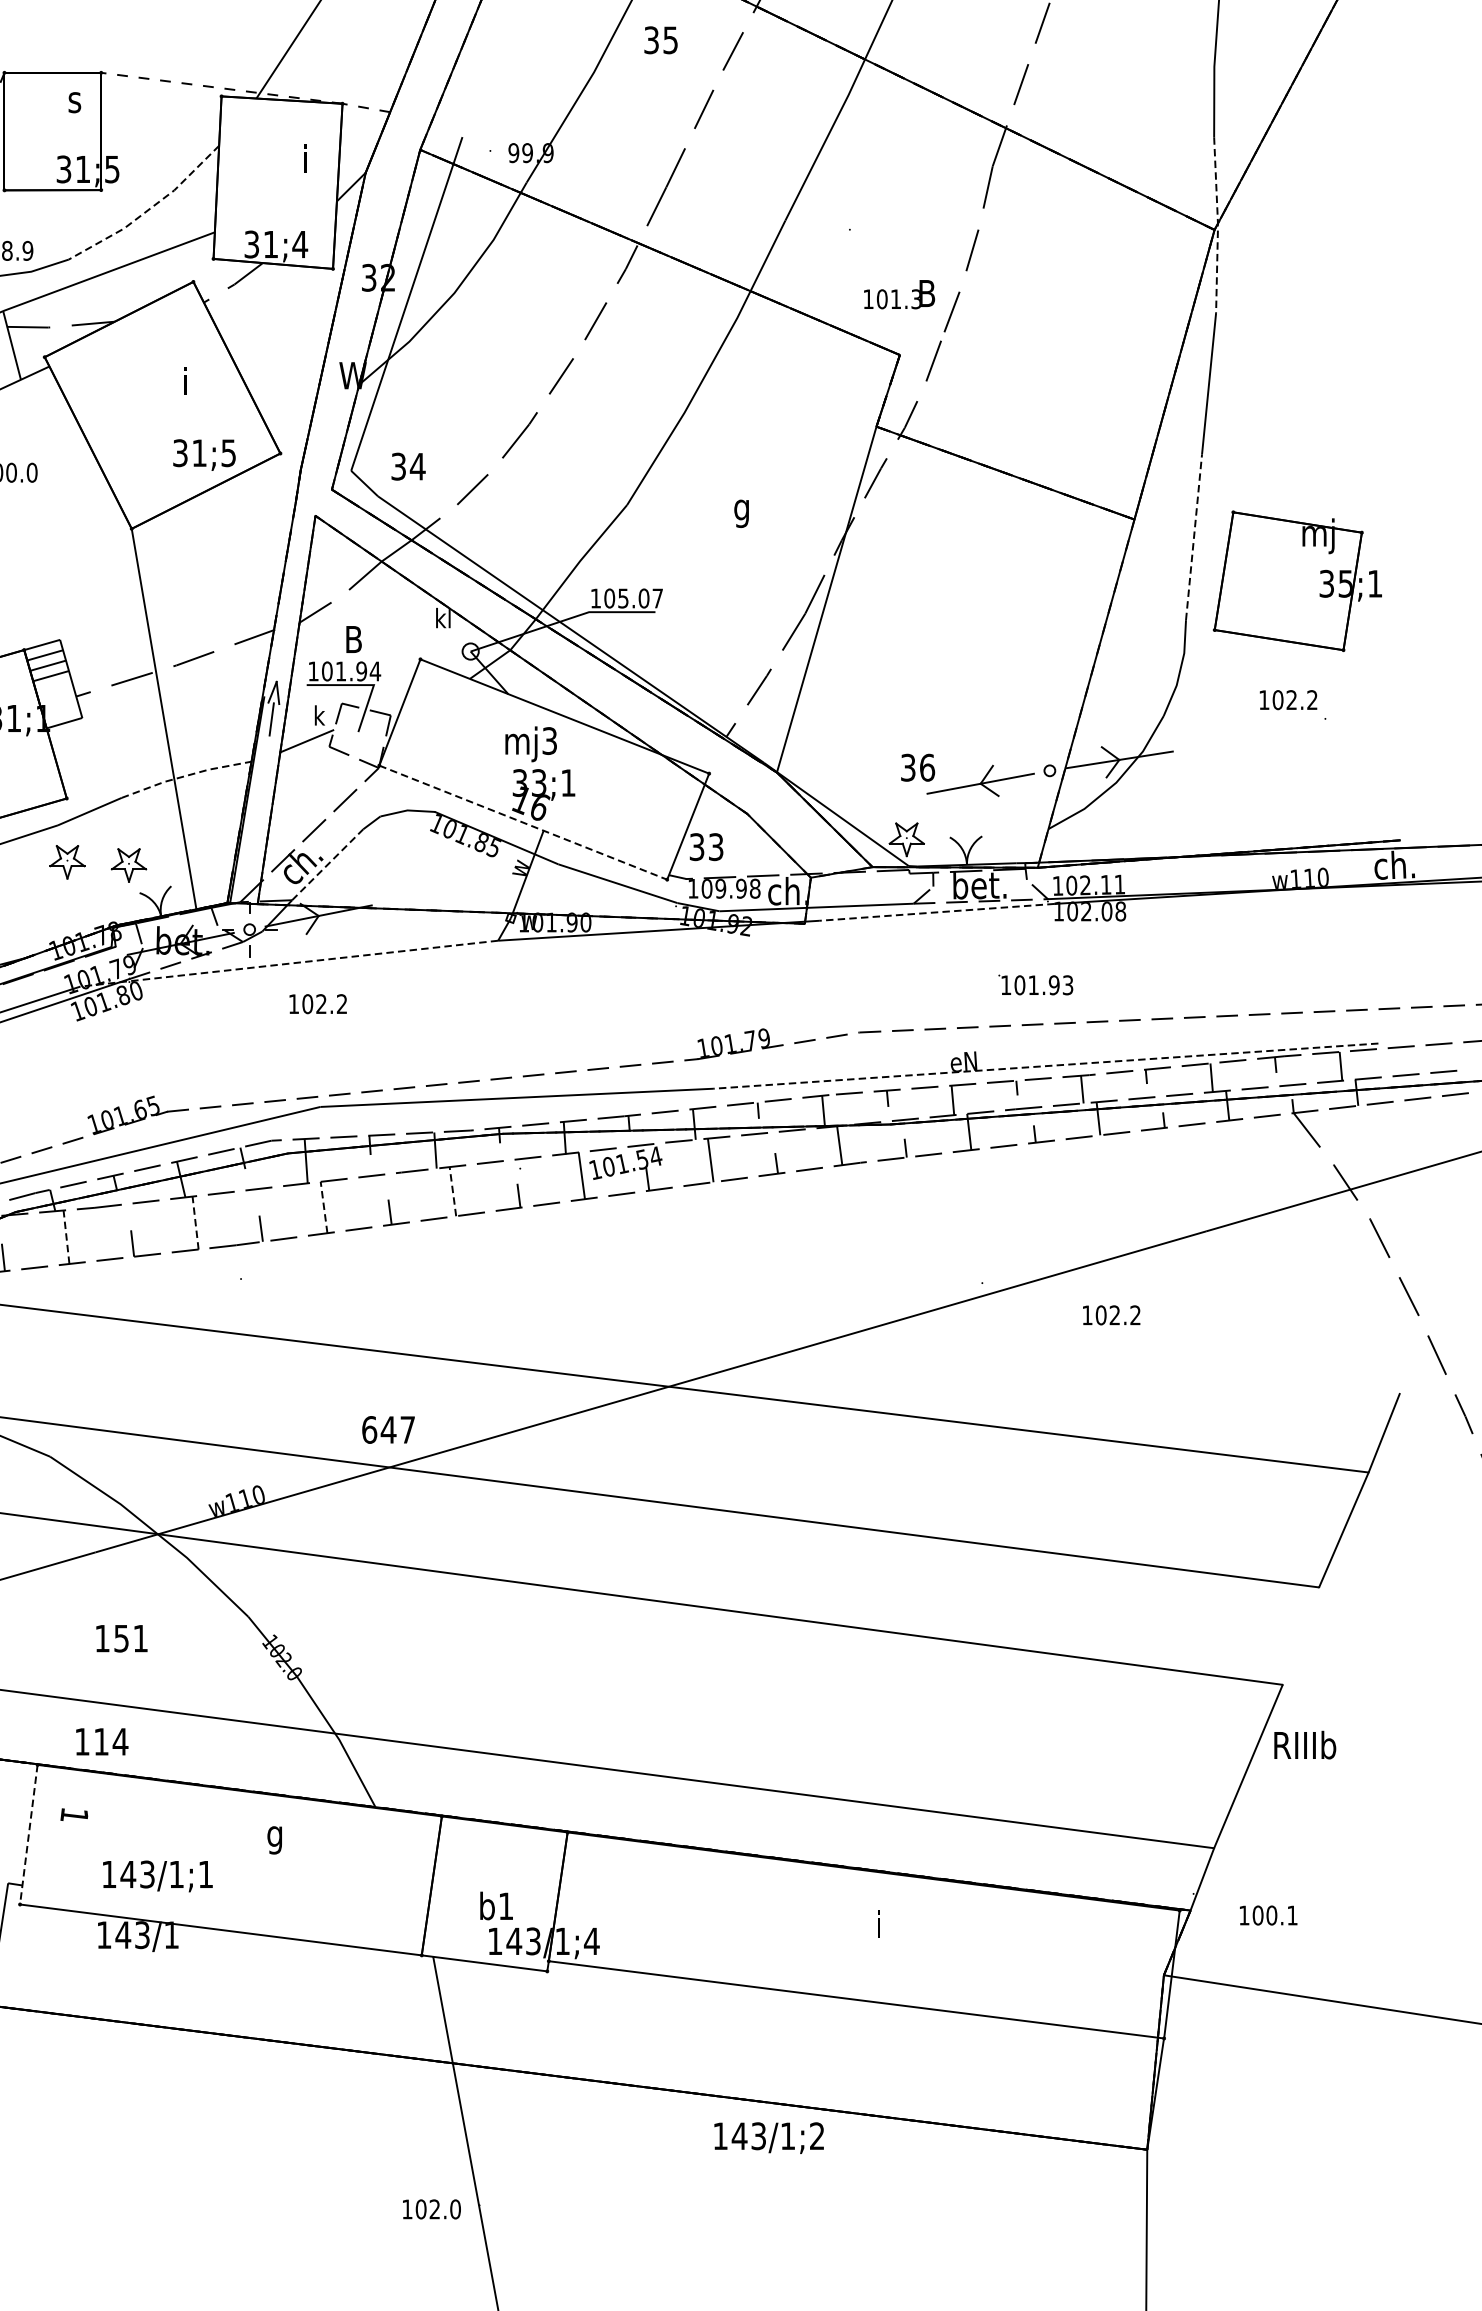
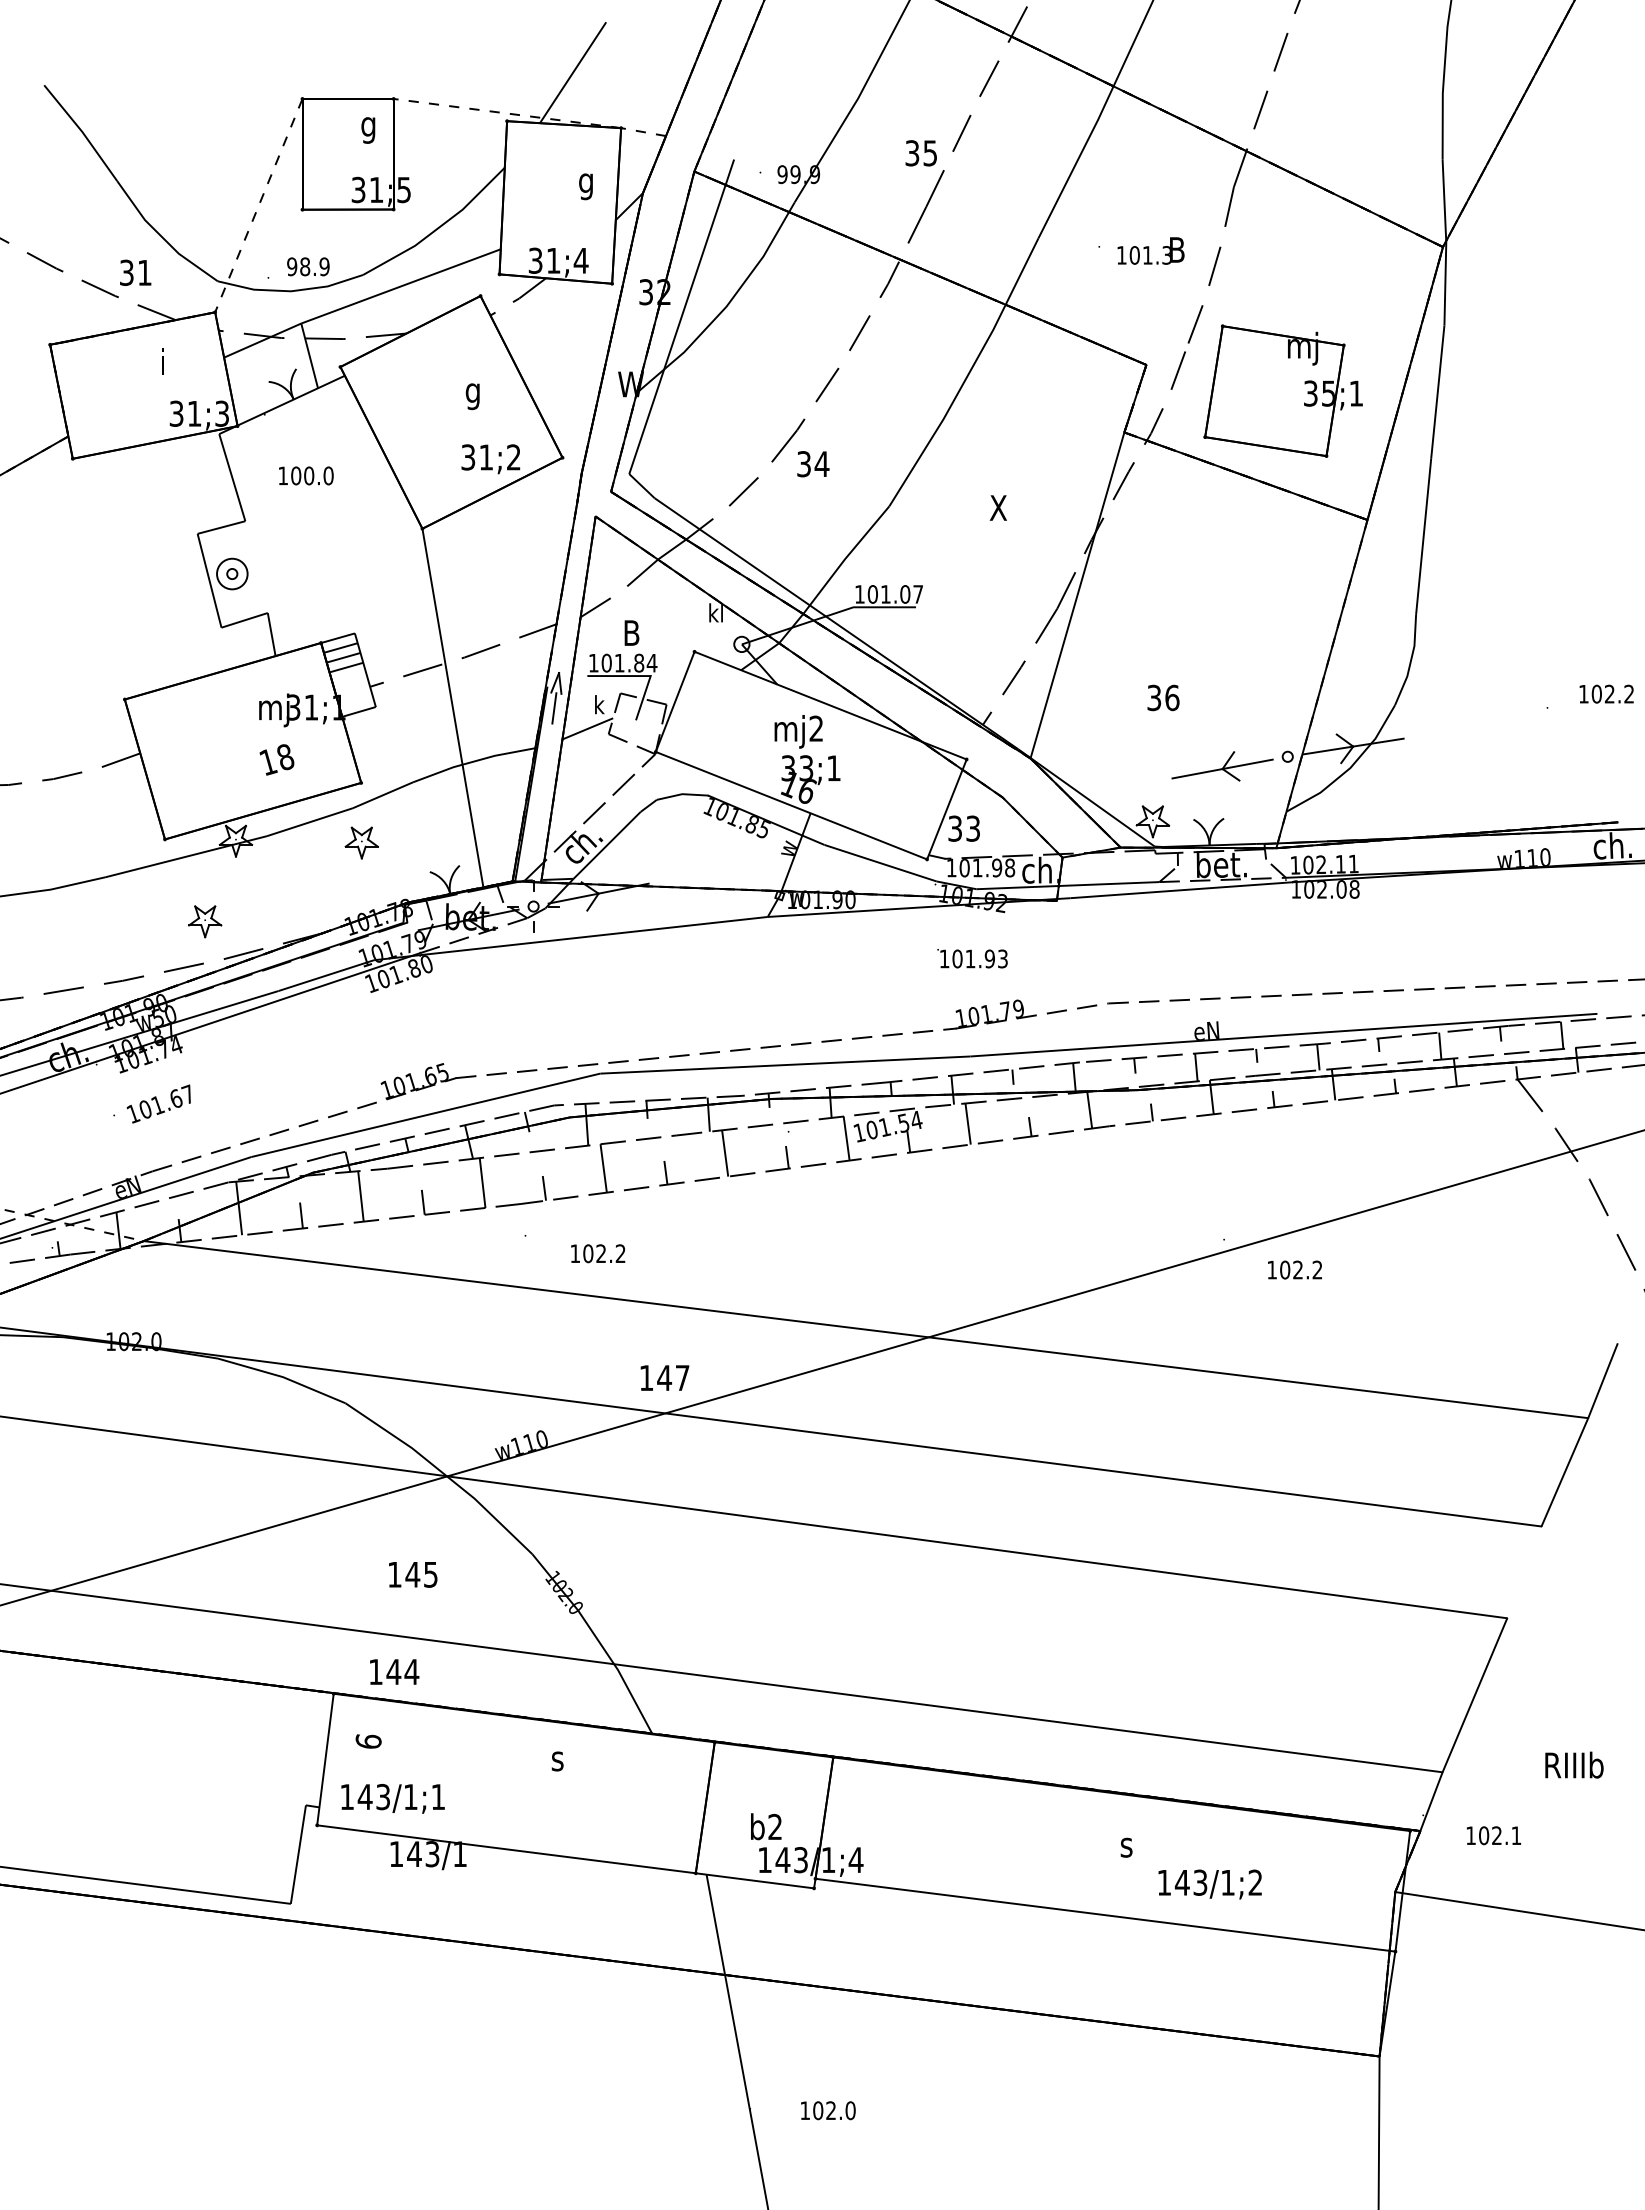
text: (660, 40) -> (920, 153), moved
text: (74, 106) -> (368, 130), s -> g
text: (304, 162) -> (585, 183), i -> g
line: (148, 209) -> (438, 227), dashed -> solid
line: (1218, 225) -> (1446, 242), dashed -> solid
text: (898, 294) -> (1150, 250), moved
text: (184, 385) -> (472, 393), i -> g
text: (228, 453) -> (513, 457), 31;5 -> 31;2
text: (408, 467) -> (813, 464), moved
text: (741, 510) -> (997, 511), g -> X
line: (1193, 537) -> (1423, 536), dashed -> solid
part: (1296, 580) -> (1282, 390), moved
text: (623, 598) -> (885, 594), 105.07 -> 101.07
text: (362, 671) -> (639, 663), 101.94 -> 101.84
text: (1288, 699) -> (1606, 693), moved
text: (549, 740) -> (816, 728), mj3 -> mj2
text: (918, 767) -> (1163, 697), moved
line: (186, 775) -> (474, 761), dashed -> solid
line: (523, 822) -> (791, 805), dashed -> solid
part: (128, 864) -> (419, 845), removed
line: (328, 864) -> (607, 845), dashed -> solid
text: (720, 888) -> (977, 867), 109.98 -> 101.98
line: (936, 912) -> (1180, 890), dashed -> solid
line: (288, 963) -> (570, 938), dashed -> solid
text: (1035, 984) -> (972, 958), moved
text: (318, 1003) -> (598, 1253), moved
line: (1045, 1066) -> (1283, 1035), dashed -> solid
line: (453, 1191) -> (725, 1153), dashed -> solid
line: (323, 1206) -> (603, 1167), dashed -> solid
line: (195, 1222) -> (482, 1182), dashed -> solid
line: (66, 1236) -> (360, 1195), dashed -> solid
text: (1111, 1314) -> (1294, 1269), moved
text: (369, 1429) -> (646, 1377), 647 -> 147
text: (130, 1638) -> (421, 1574), 151 -> 145
text: (101, 1741) -> (393, 1671), 114 -> 144
text: (1305, 1744) -> (1574, 1764), moved
text: (74, 1815) -> (368, 1741), 1 -> 9
line: (28, 1835) -> (325, 1760), dashed -> solid
text: (275, 1839) -> (557, 1764), g -> s
text: (157, 1876) -> (392, 1798), moved
text: (505, 1905) -> (774, 1826), b1 -> b2
text: (1272, 1915) -> (1497, 1835), 100.1 -> 102.1
text: (878, 1924) -> (1126, 1844), i -> s
text: (768, 2138) -> (1209, 1884), moved
text: (432, 2209) -> (828, 2110), moved

